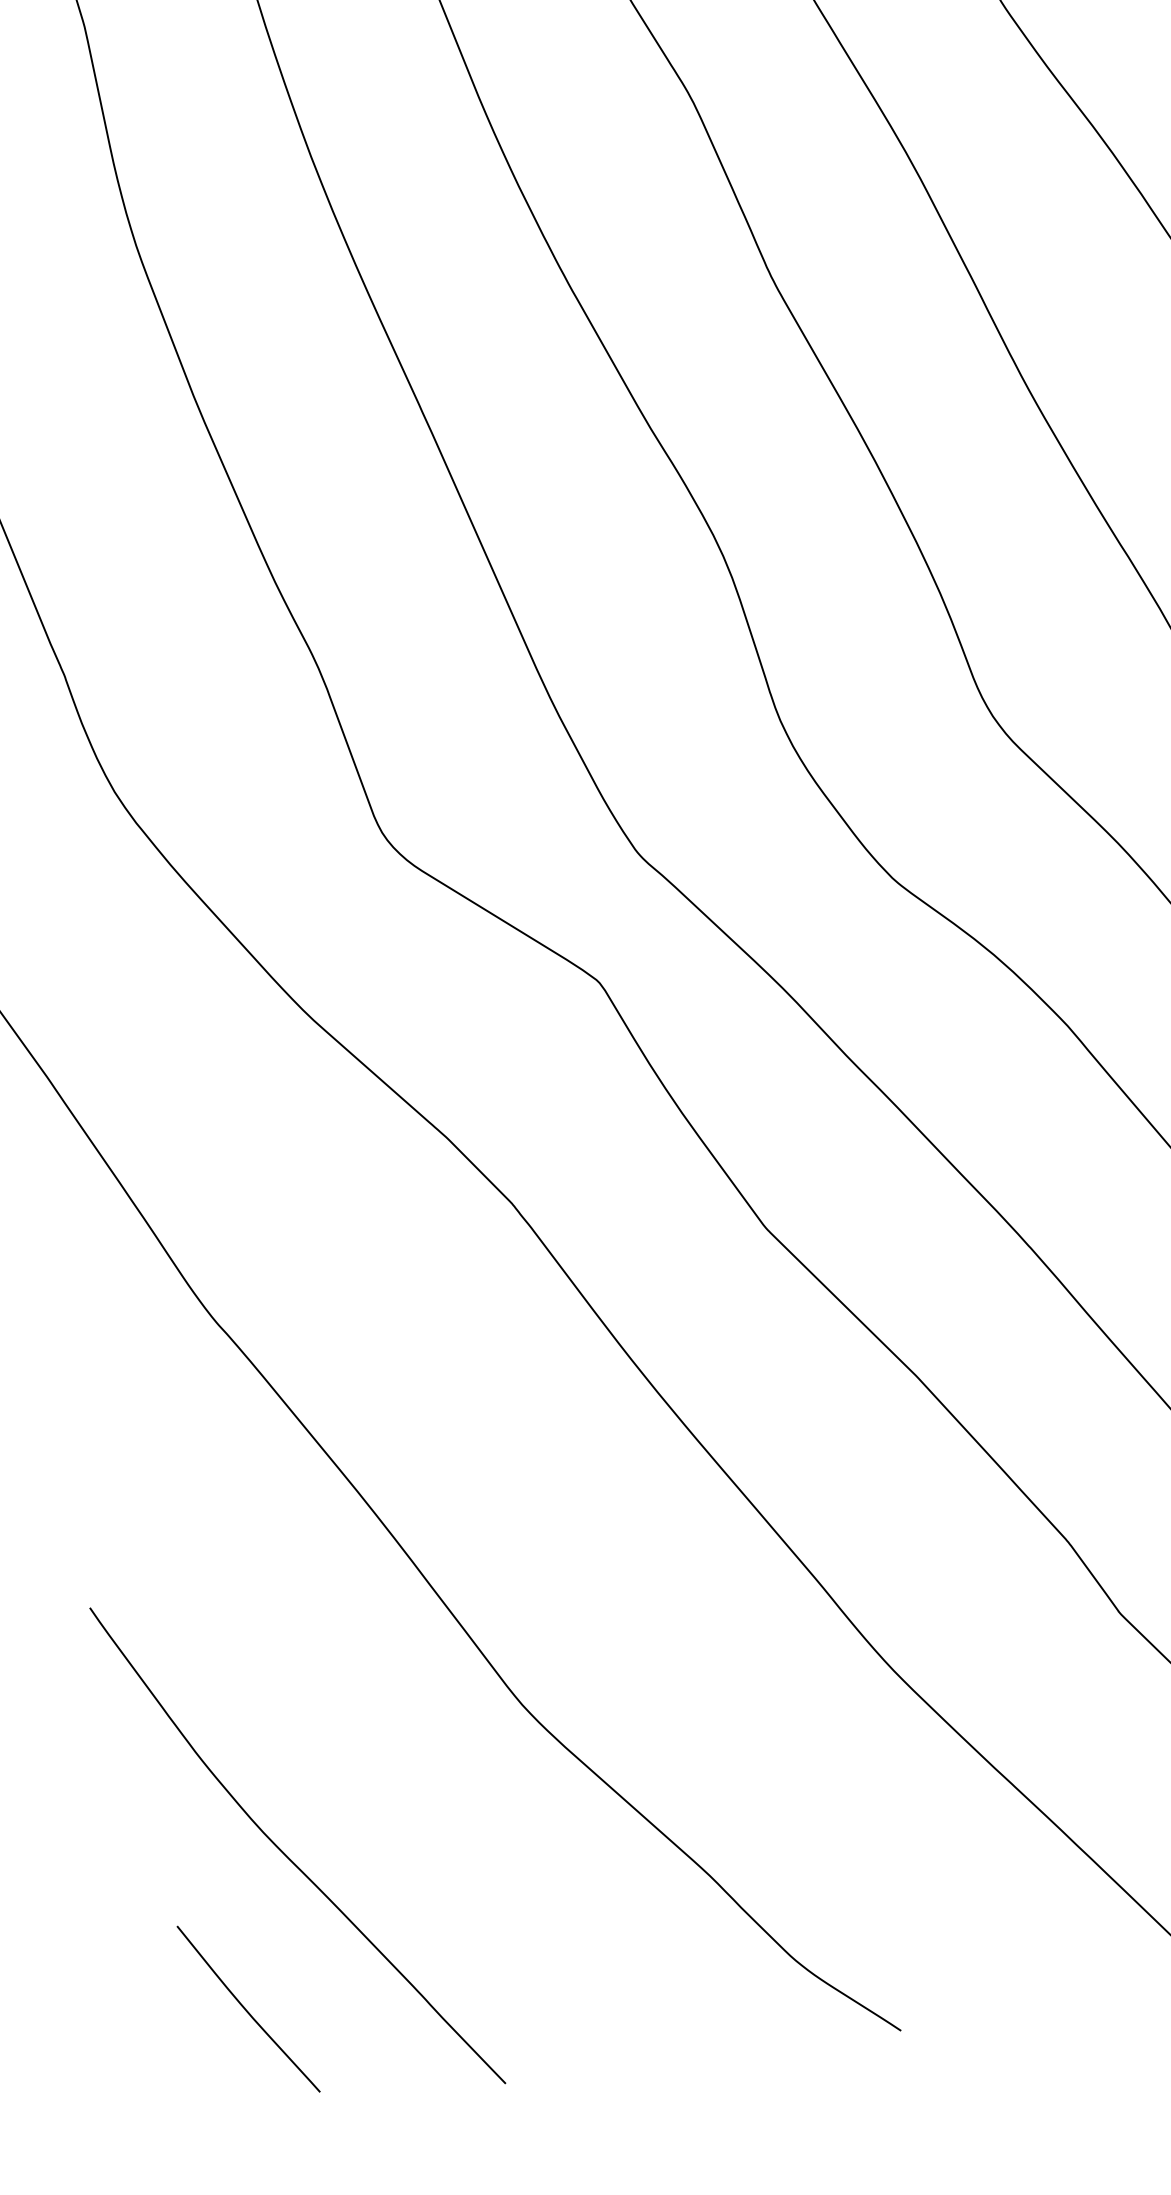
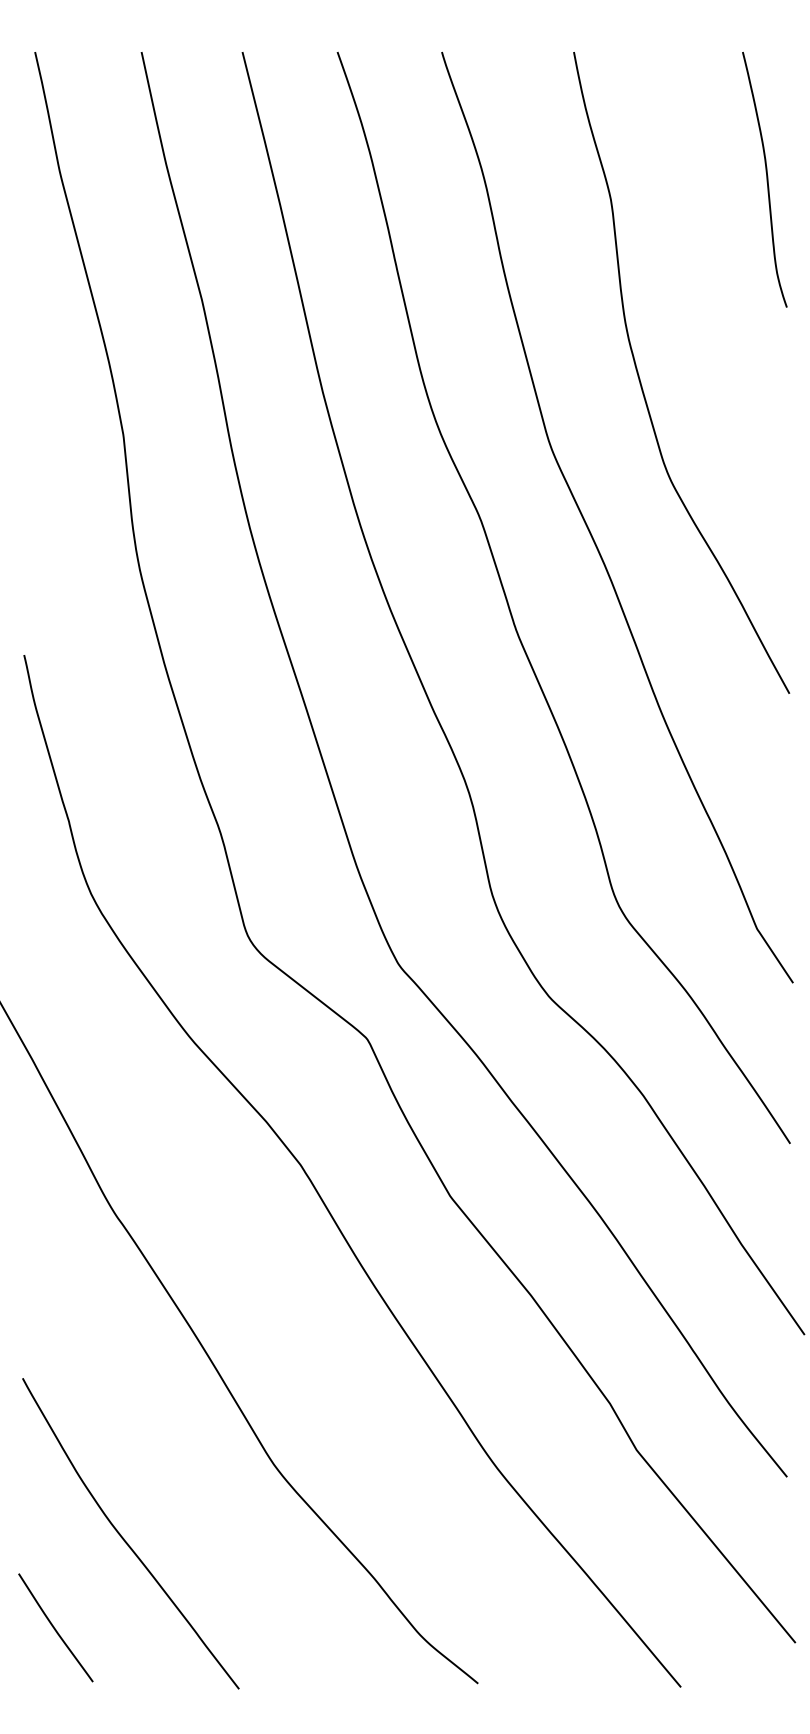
curve: (246, 2008) -> (54, 1627), moved

